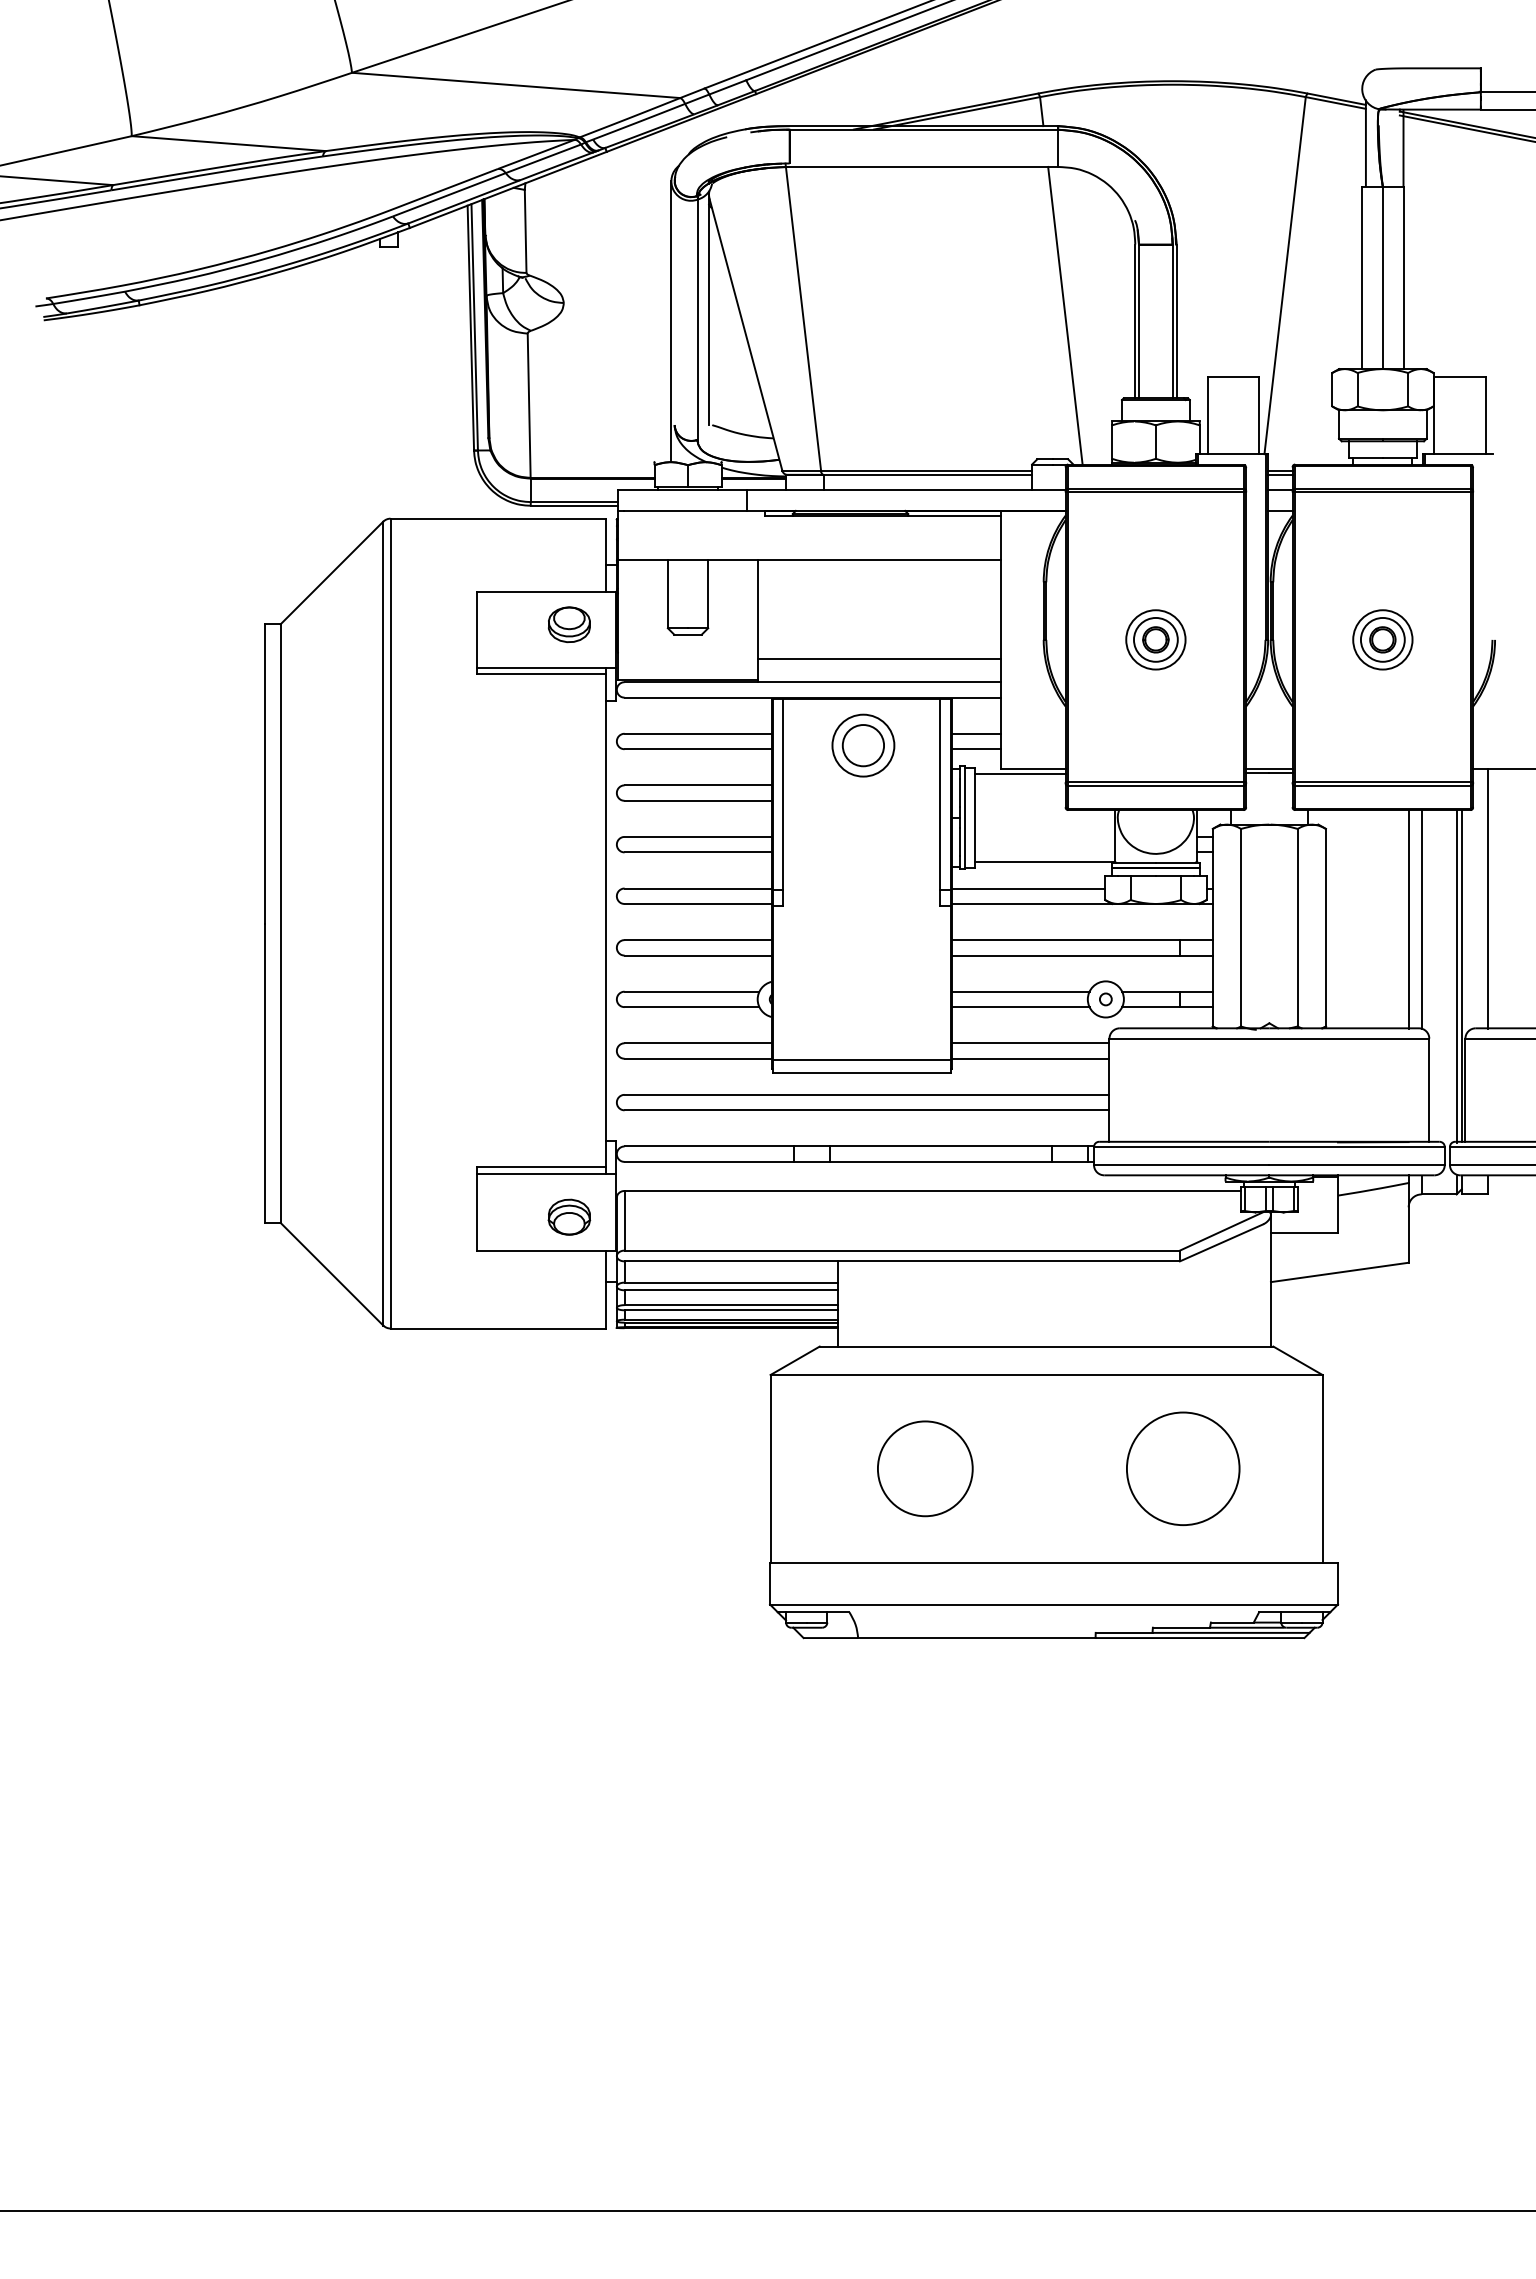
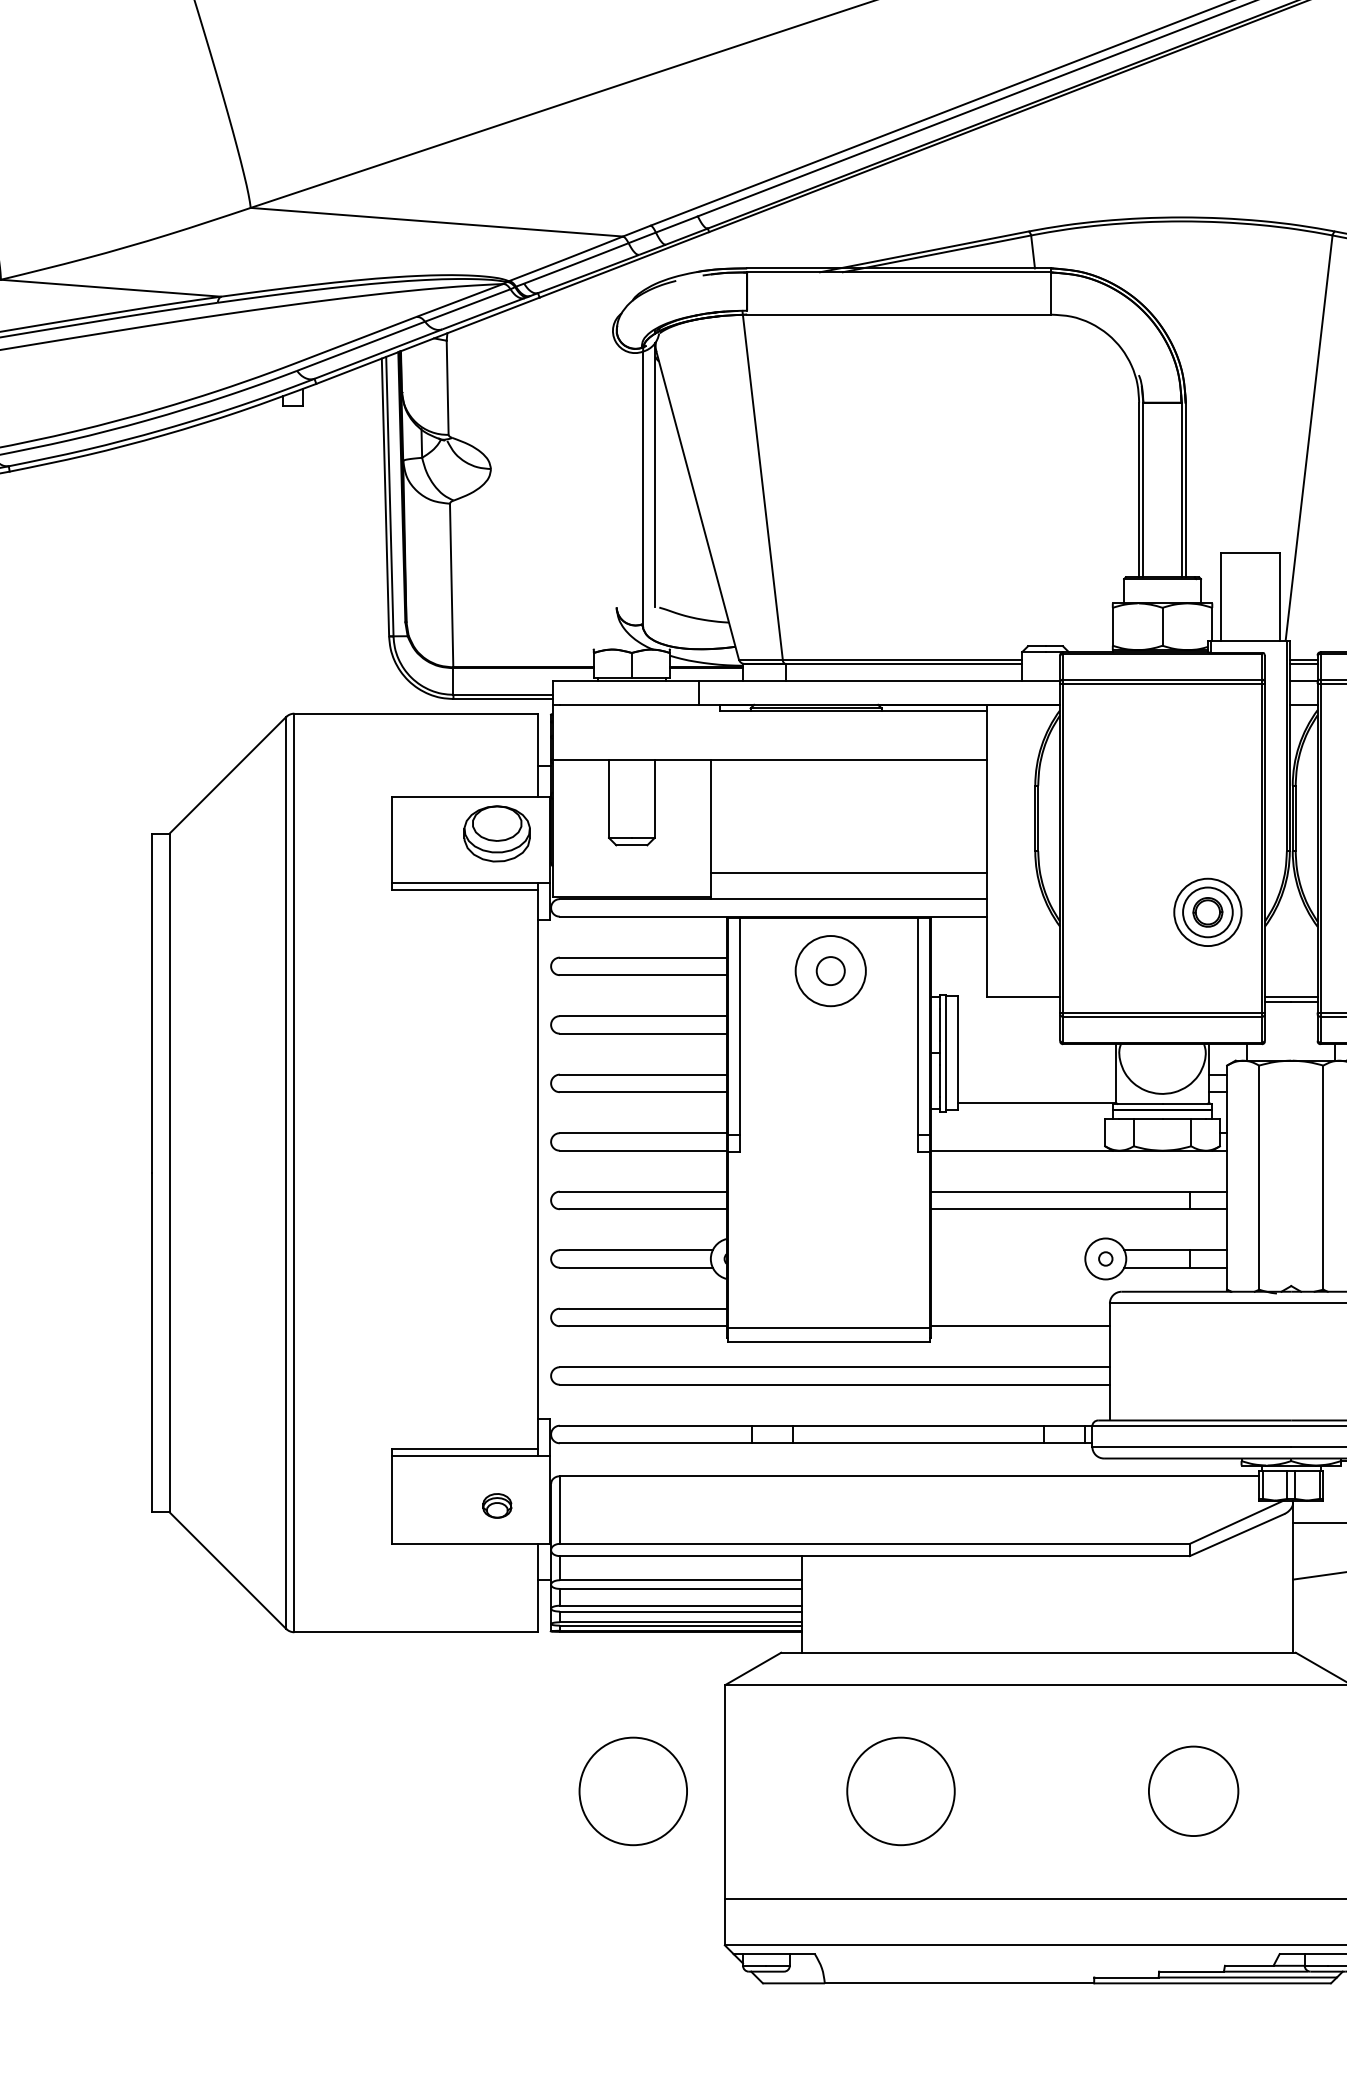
line: (1065, 315) -> (1060, 483), removed
line: (671, 321) -> (613, 489), removed
part: (569, 624) -> (497, 833), size x1.4
part: (1155, 639) -> (1207, 911), moved
line: (976, 733) -> (959, 957), removed
circle: (863, 745) -> (830, 970), size x0.6
line: (976, 749) -> (959, 975), removed
line: (1020, 774) -> (1008, 1003), removed
line: (1028, 888) -> (1018, 1133), removed
line: (1020, 991) -> (1008, 1249), removed
line: (1020, 1007) -> (1008, 1268), removed
line: (1030, 1043) -> (1020, 1308), removed
part: (569, 1216) -> (497, 1505), size x0.6
circle: (689, 1468) -> (633, 1791), added
circle: (1183, 1468) -> (1193, 1791), size x0.7

